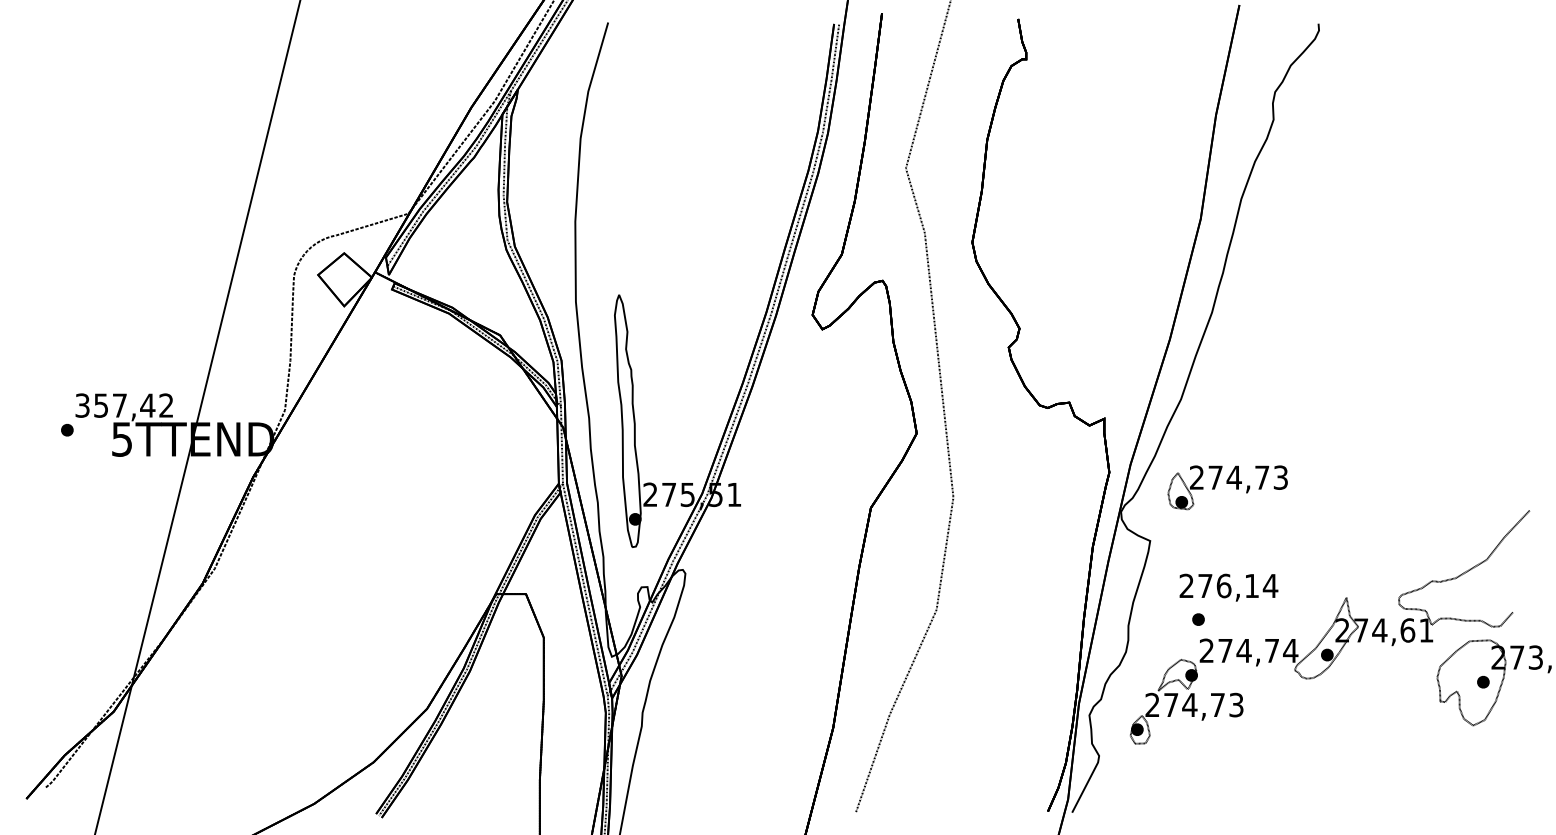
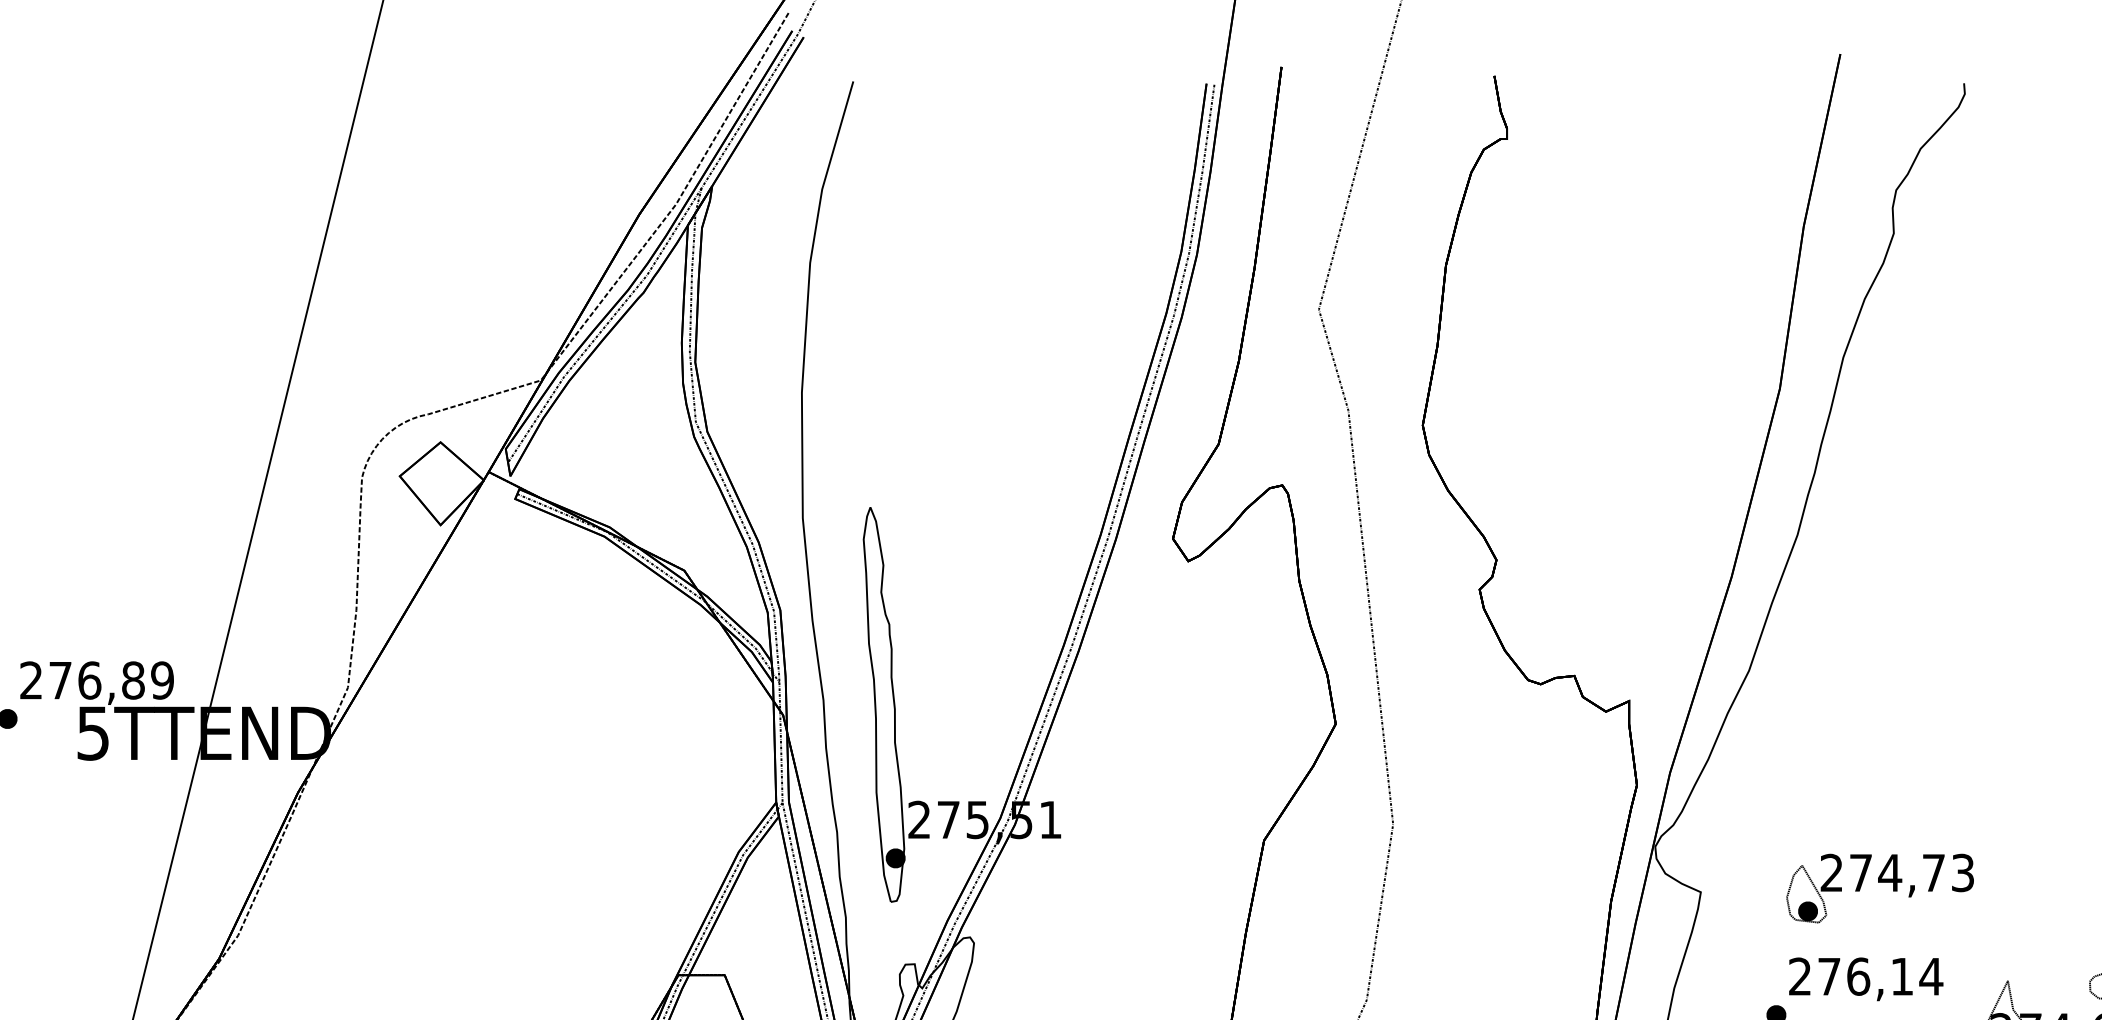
text: (124, 405) -> (96, 680), 357,42 -> 276,89
part: (1227, 487) -> (1879, 888), moved
text: (1228, 587) -> (1865, 978), moved

